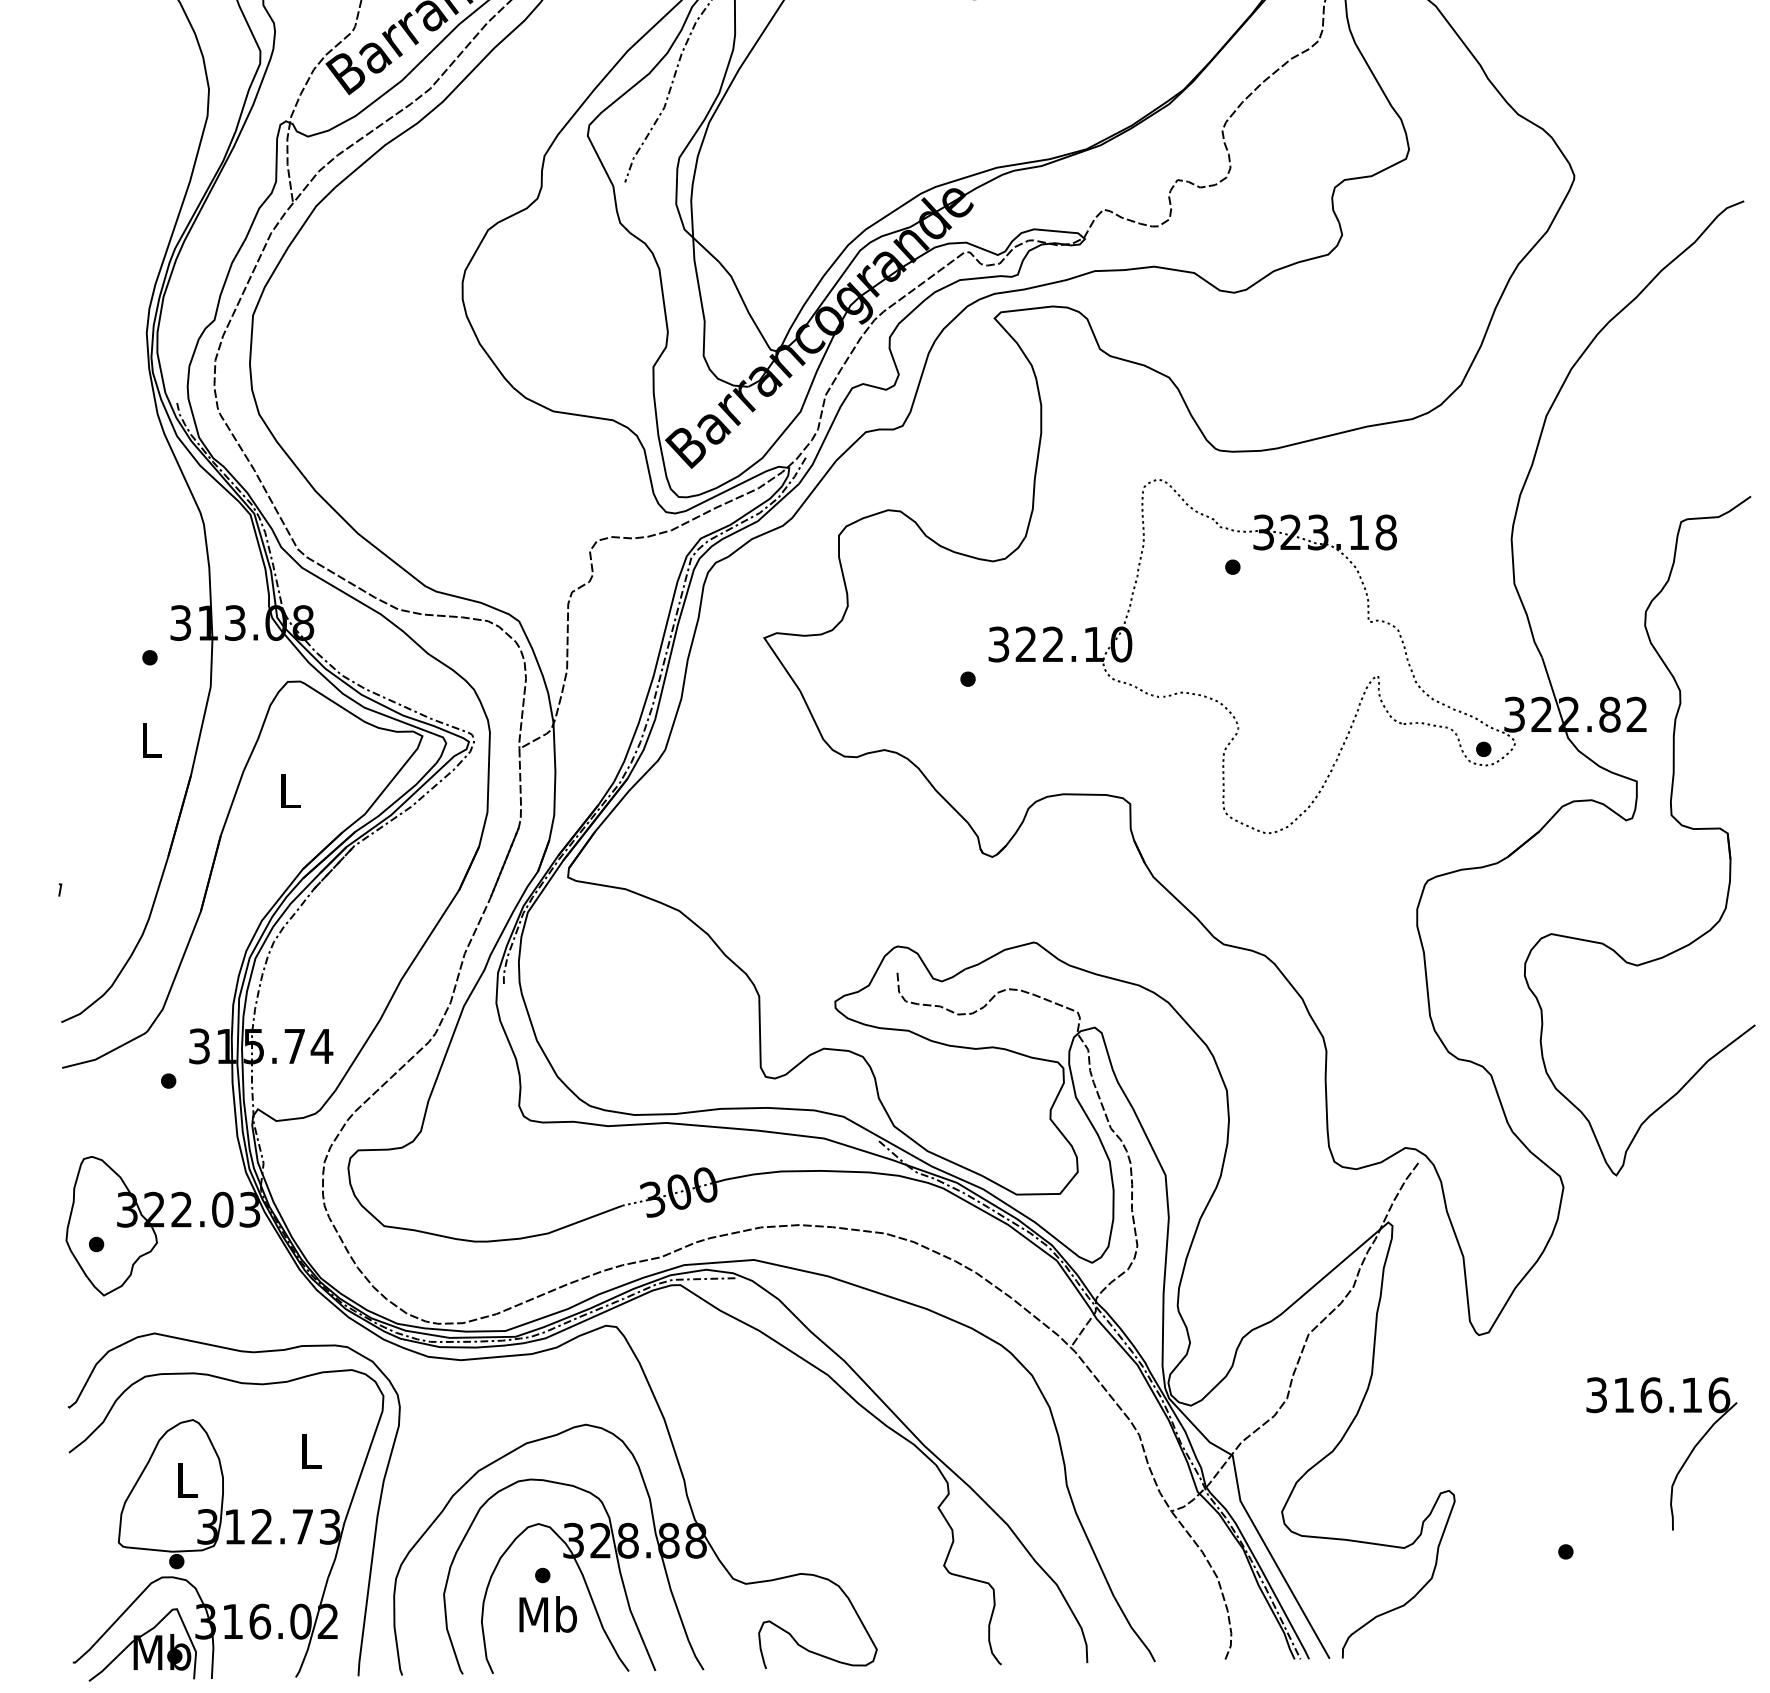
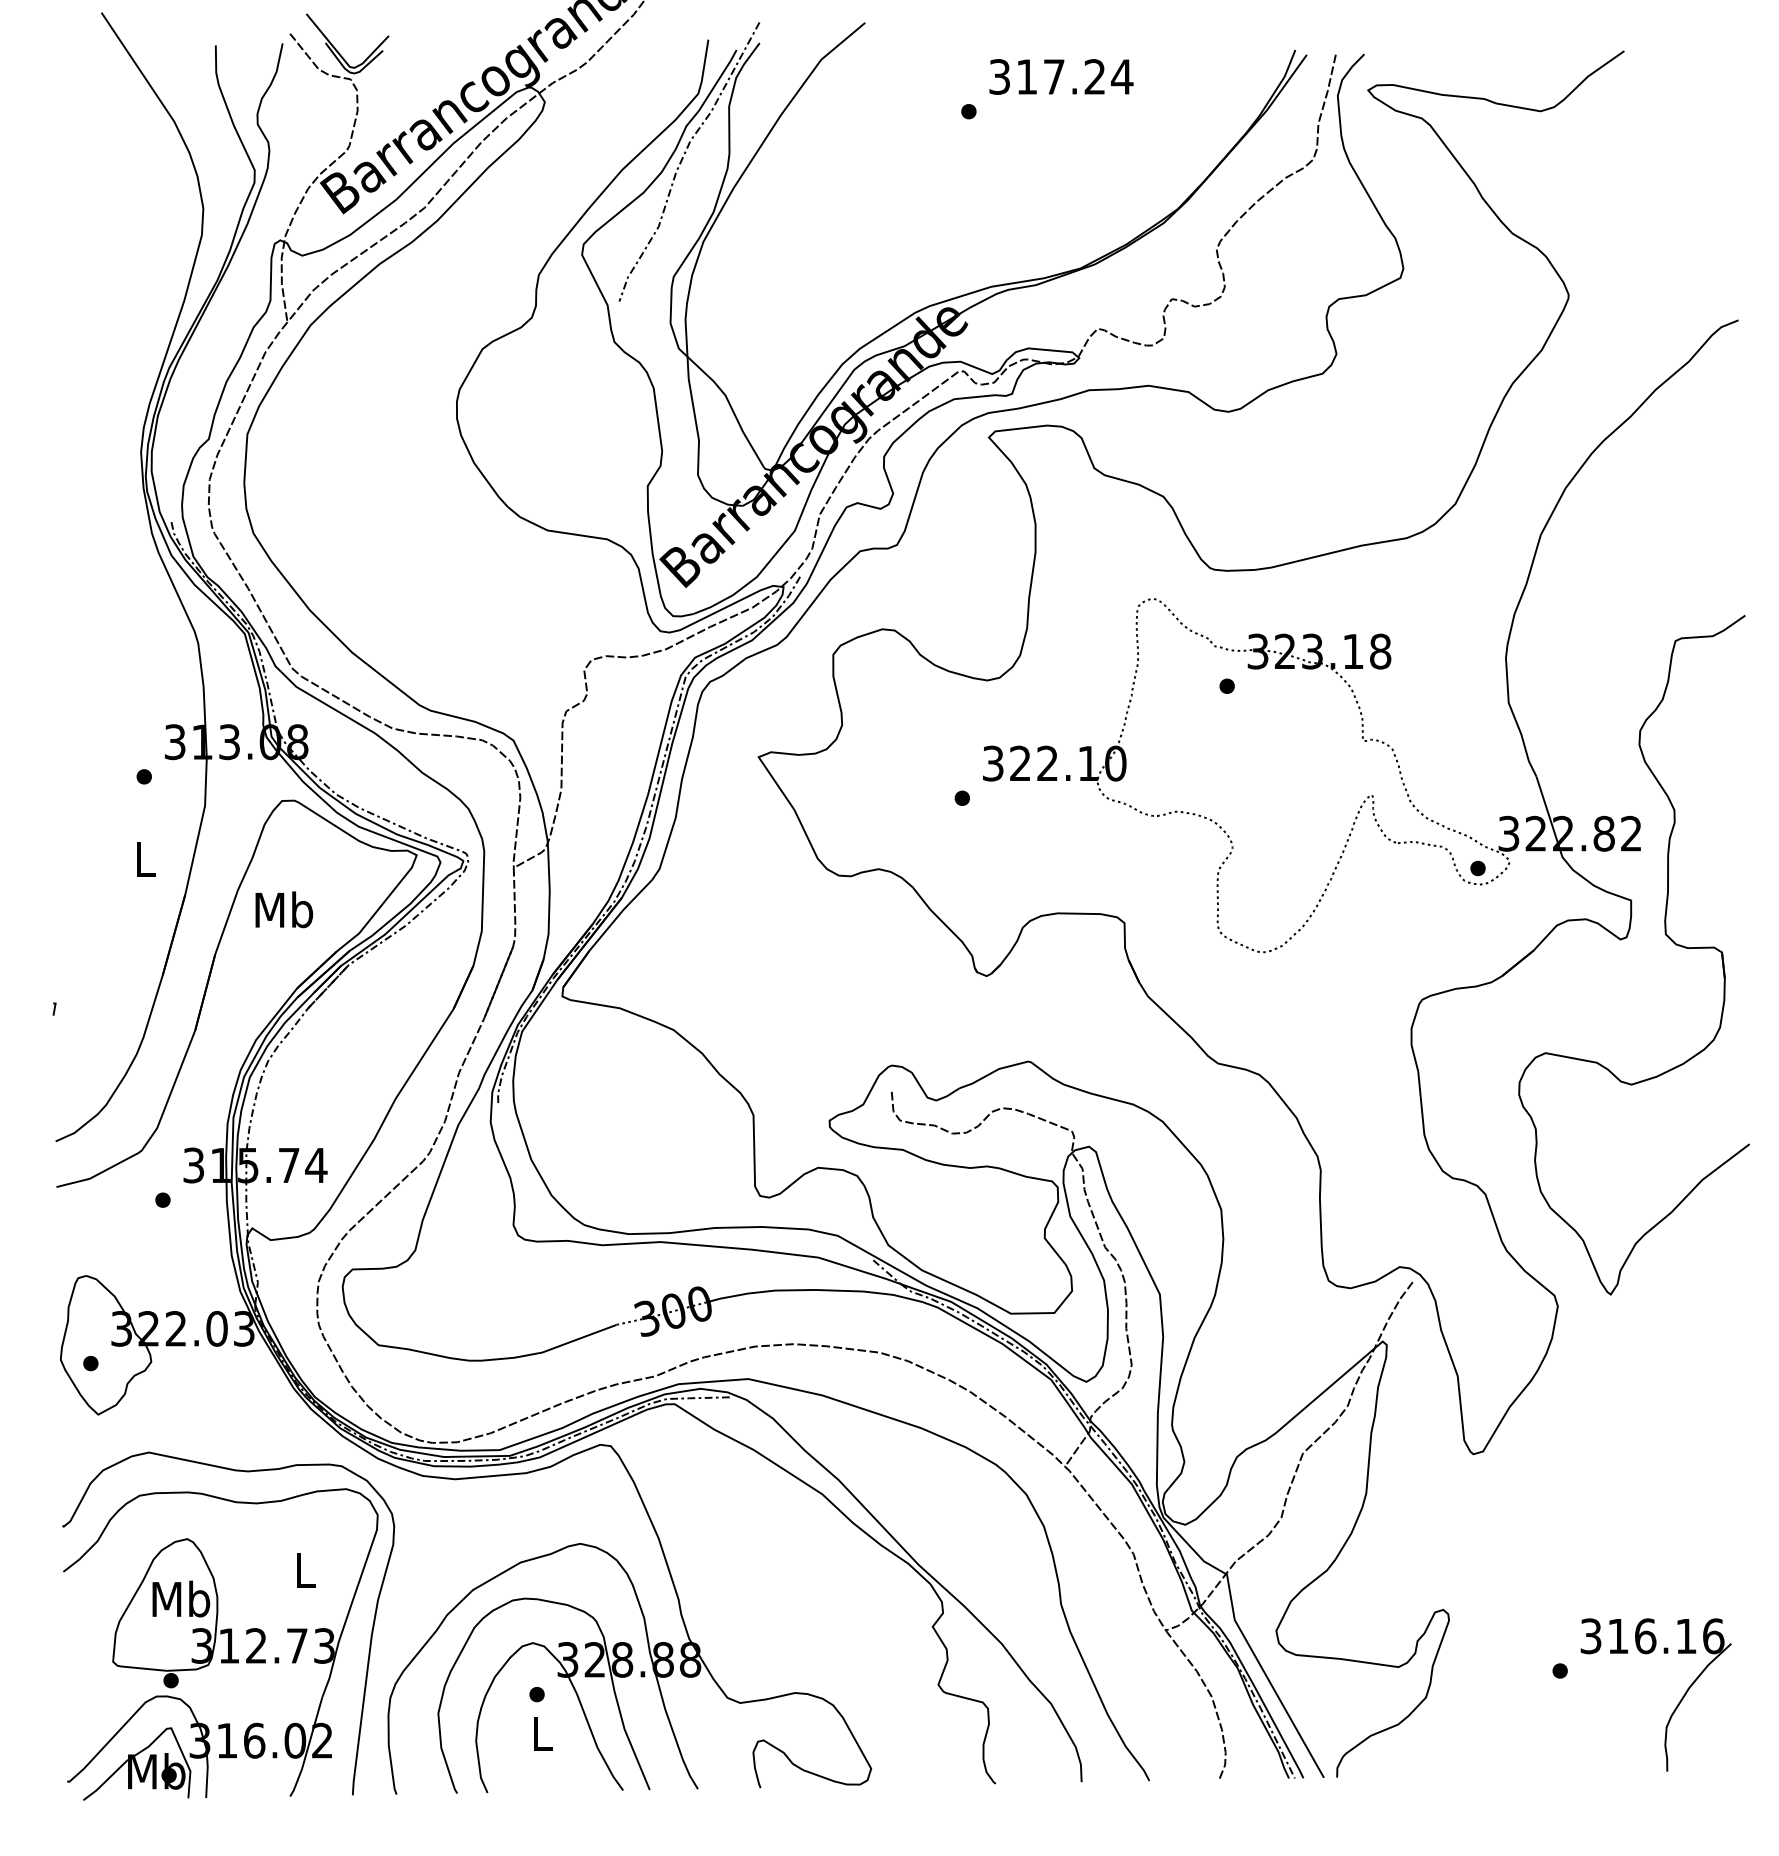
text: (290, 790) -> (284, 909), L -> Mb
part: (1681, 1466) -> (1675, 1707), moved
text: (187, 1479) -> (181, 1598), L -> Mb
text: (548, 1614) -> (542, 1733), Mb -> L

